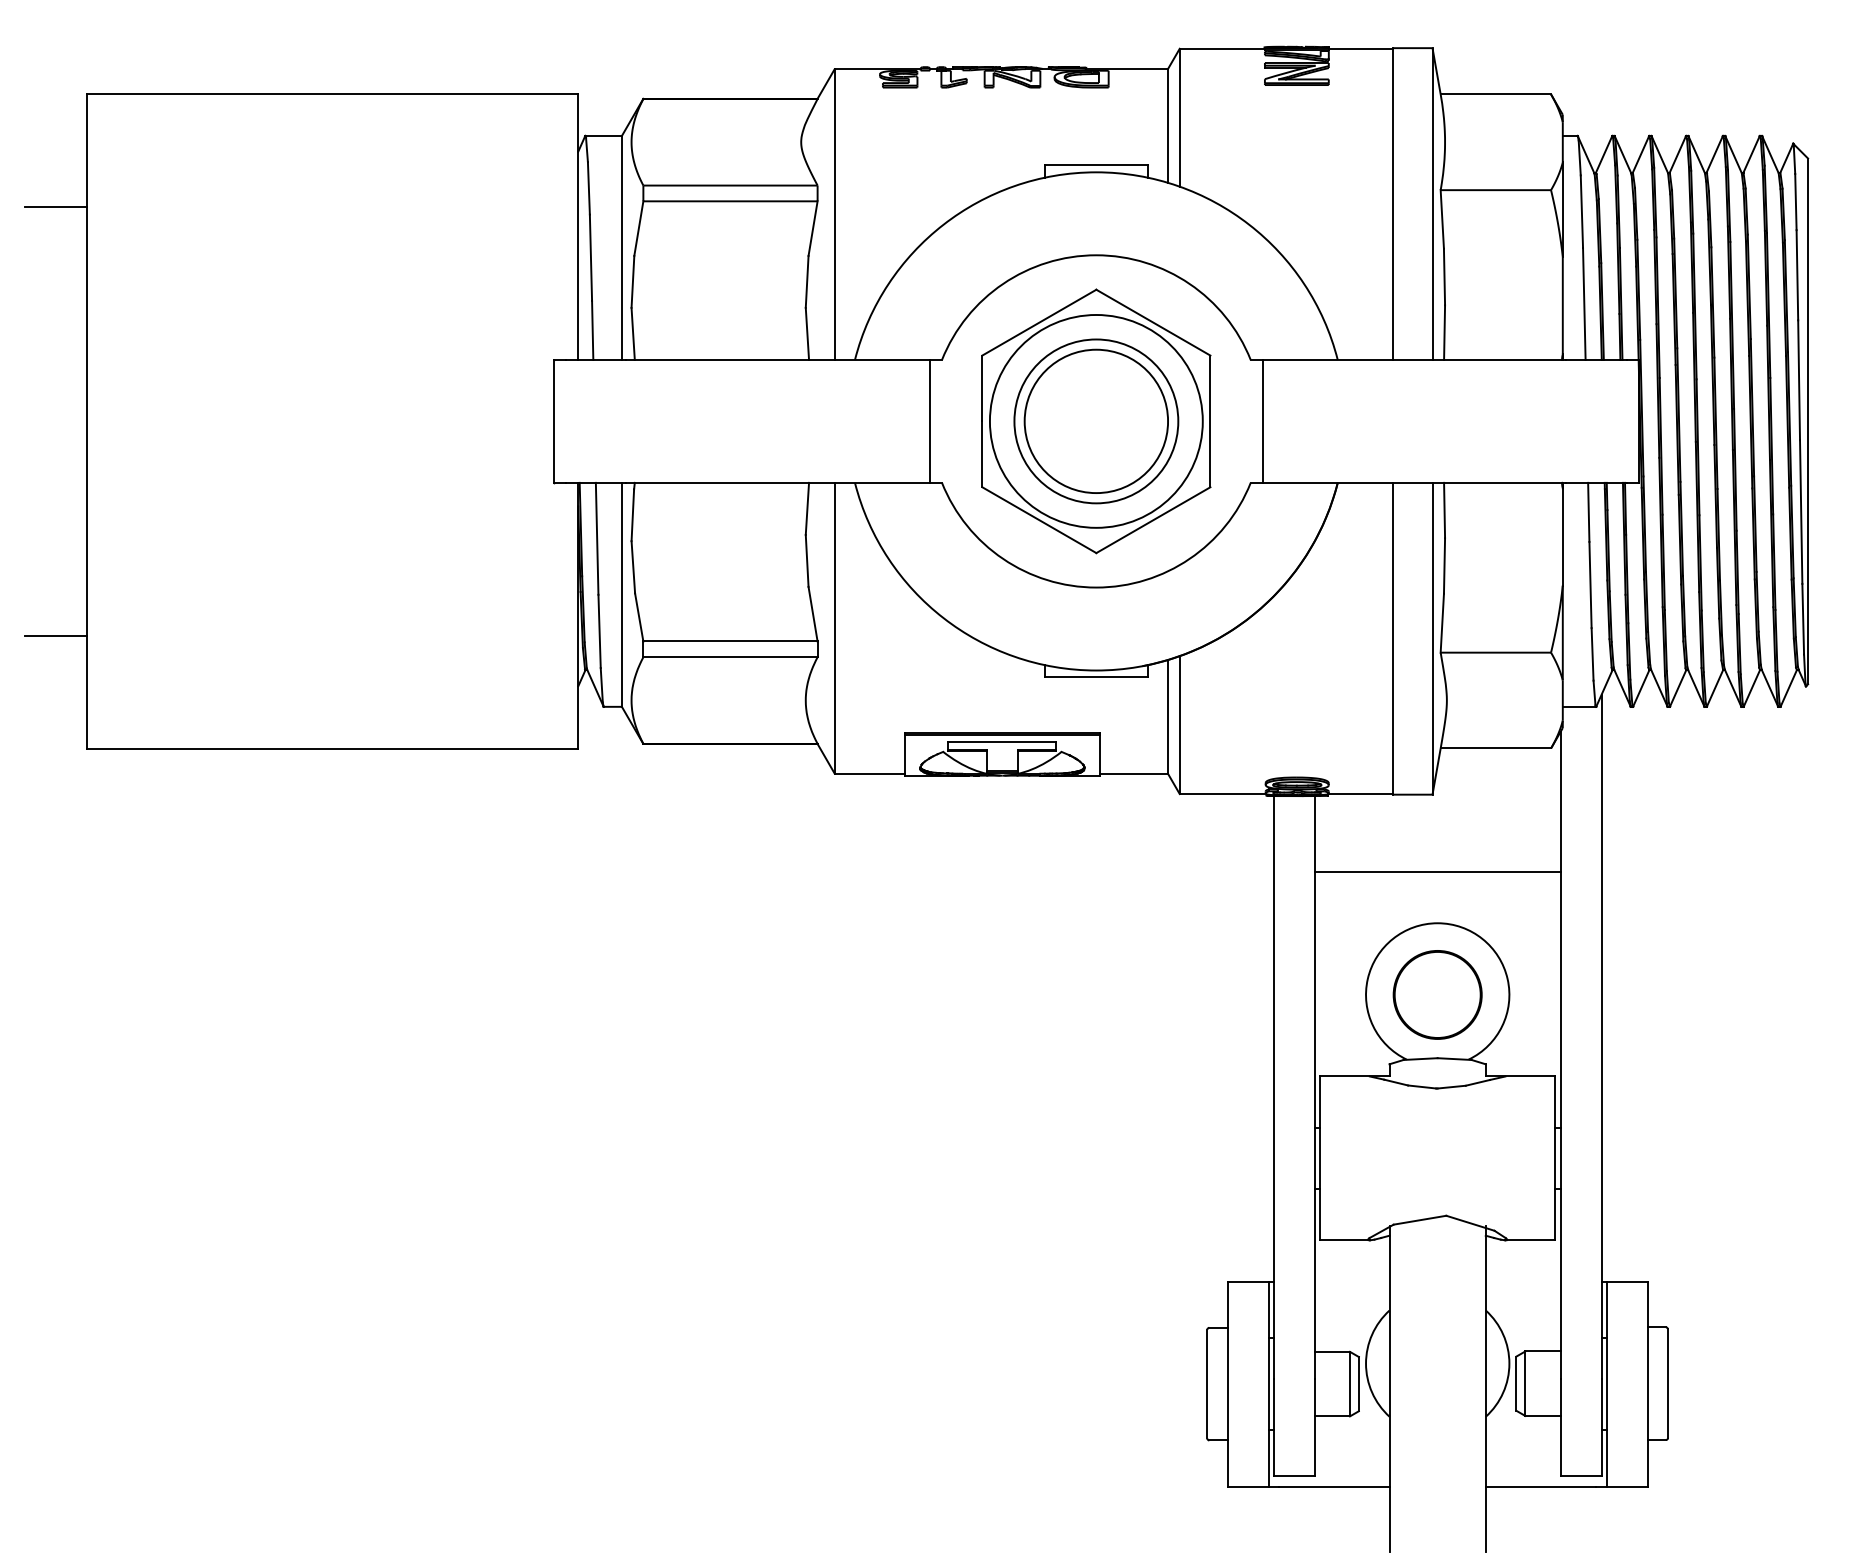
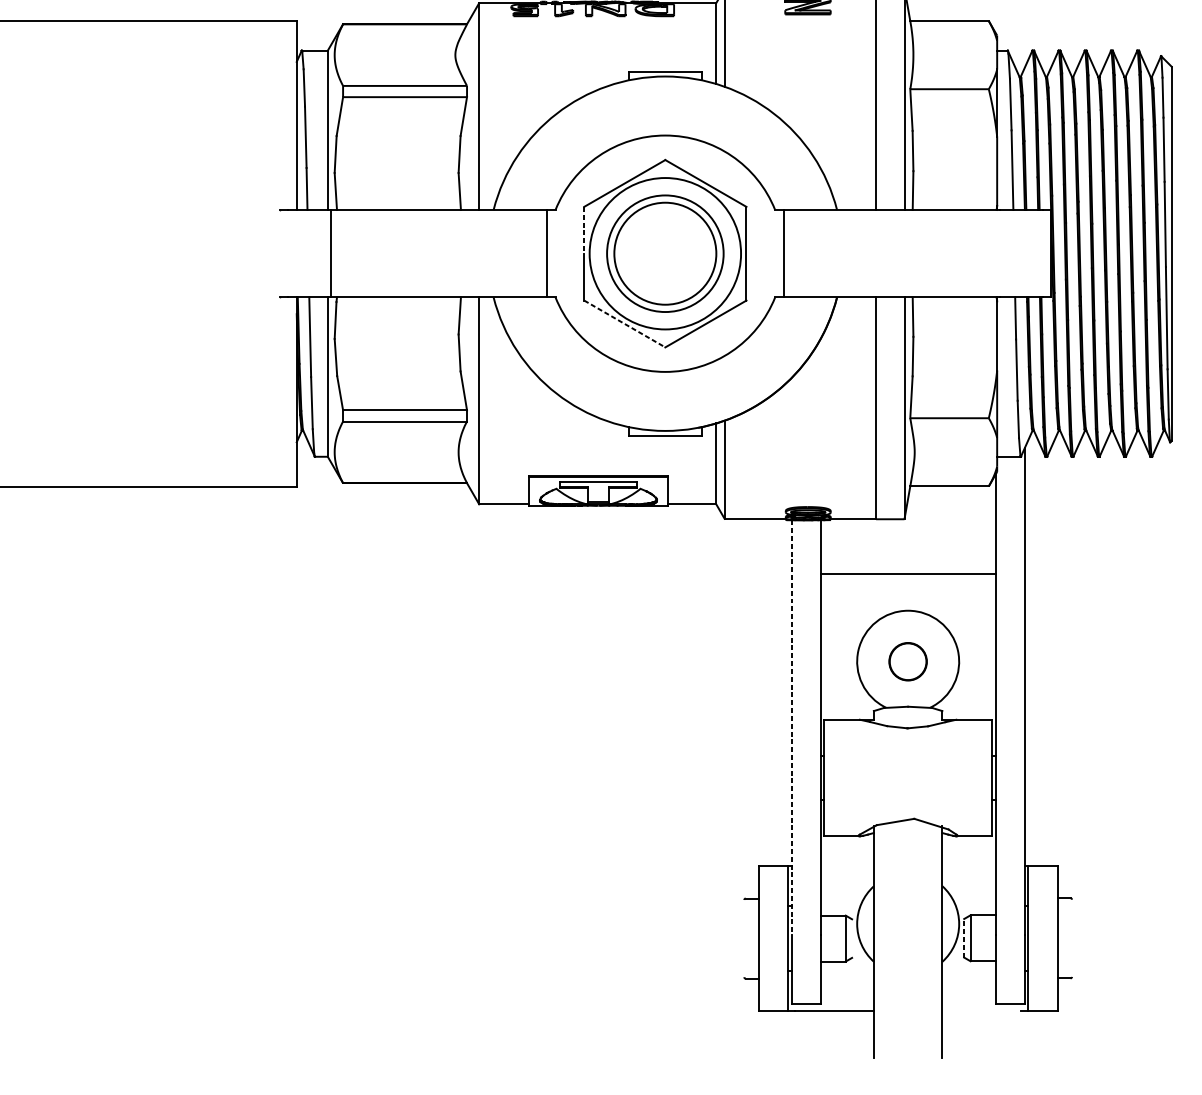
line: (982, 388) -> (584, 230), solid -> dashed
line: (554, 420) -> (331, 253), moved
line: (1039, 520) -> (624, 324), solid -> dashed
circle: (1437, 994) -> (908, 661), size x0.6
line: (1273, 1087) -> (791, 727), solid -> dashed
line: (1207, 1383) -> (744, 938), removed
line: (1358, 1383) -> (851, 938), removed
line: (1516, 1383) -> (964, 938), solid -> dashed
line: (1668, 1383) -> (1072, 938), removed
line: (1540, 1486) -> (981, 1011), removed

